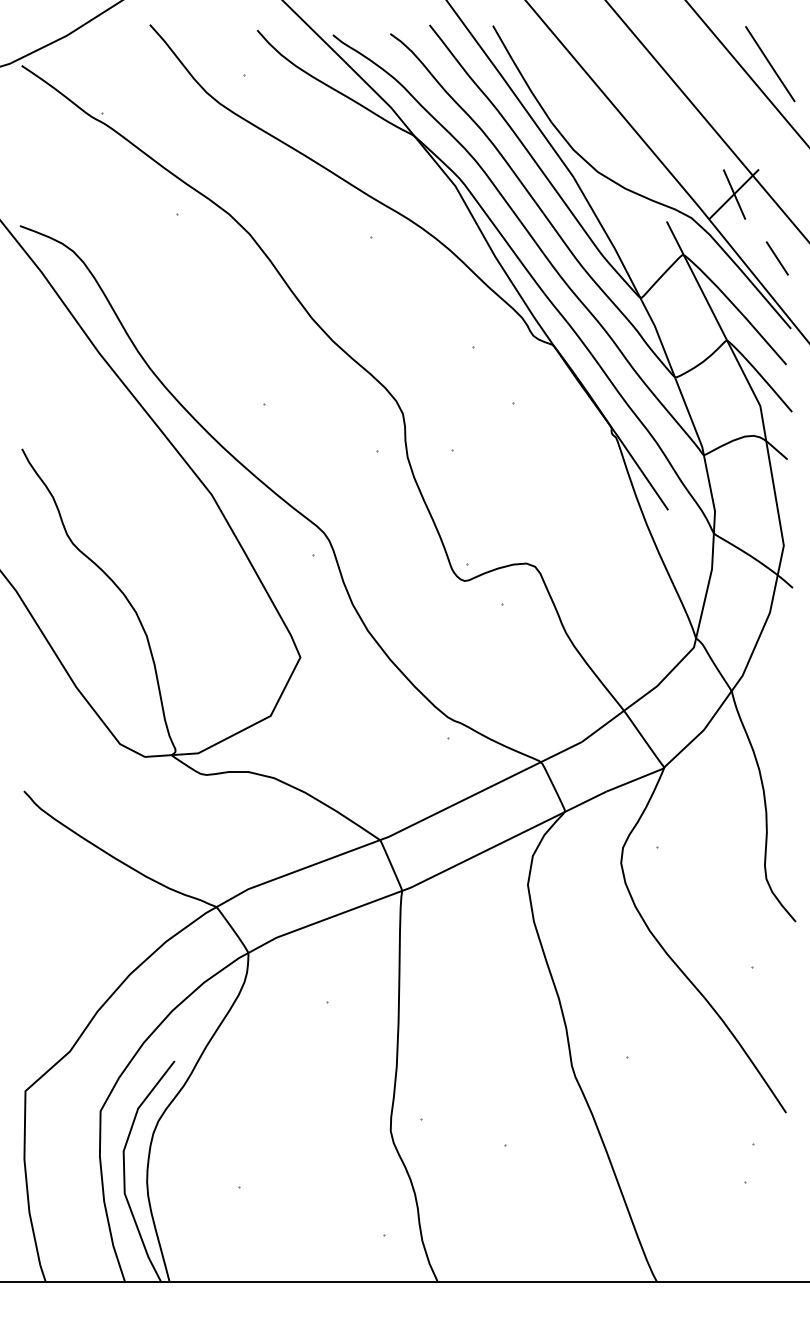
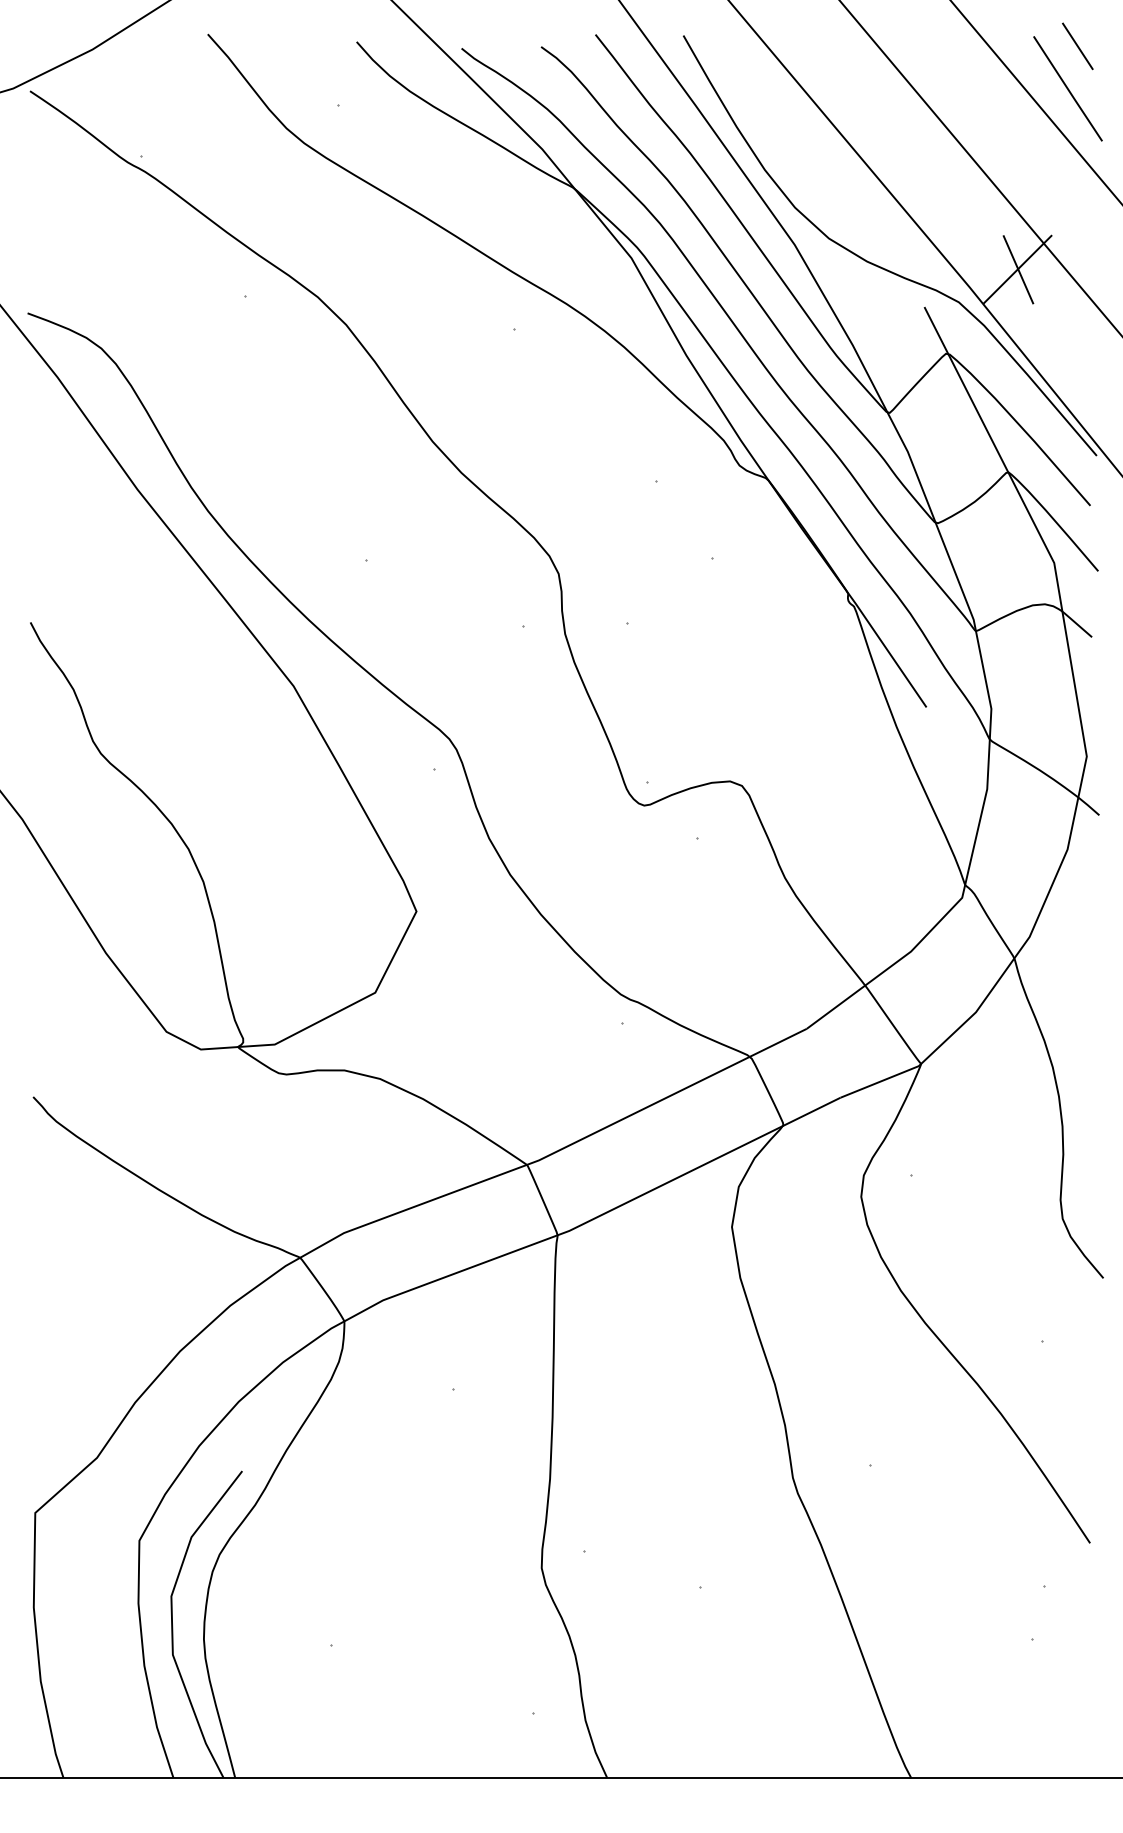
line: (776, 258) -> (1076, 46), moved

